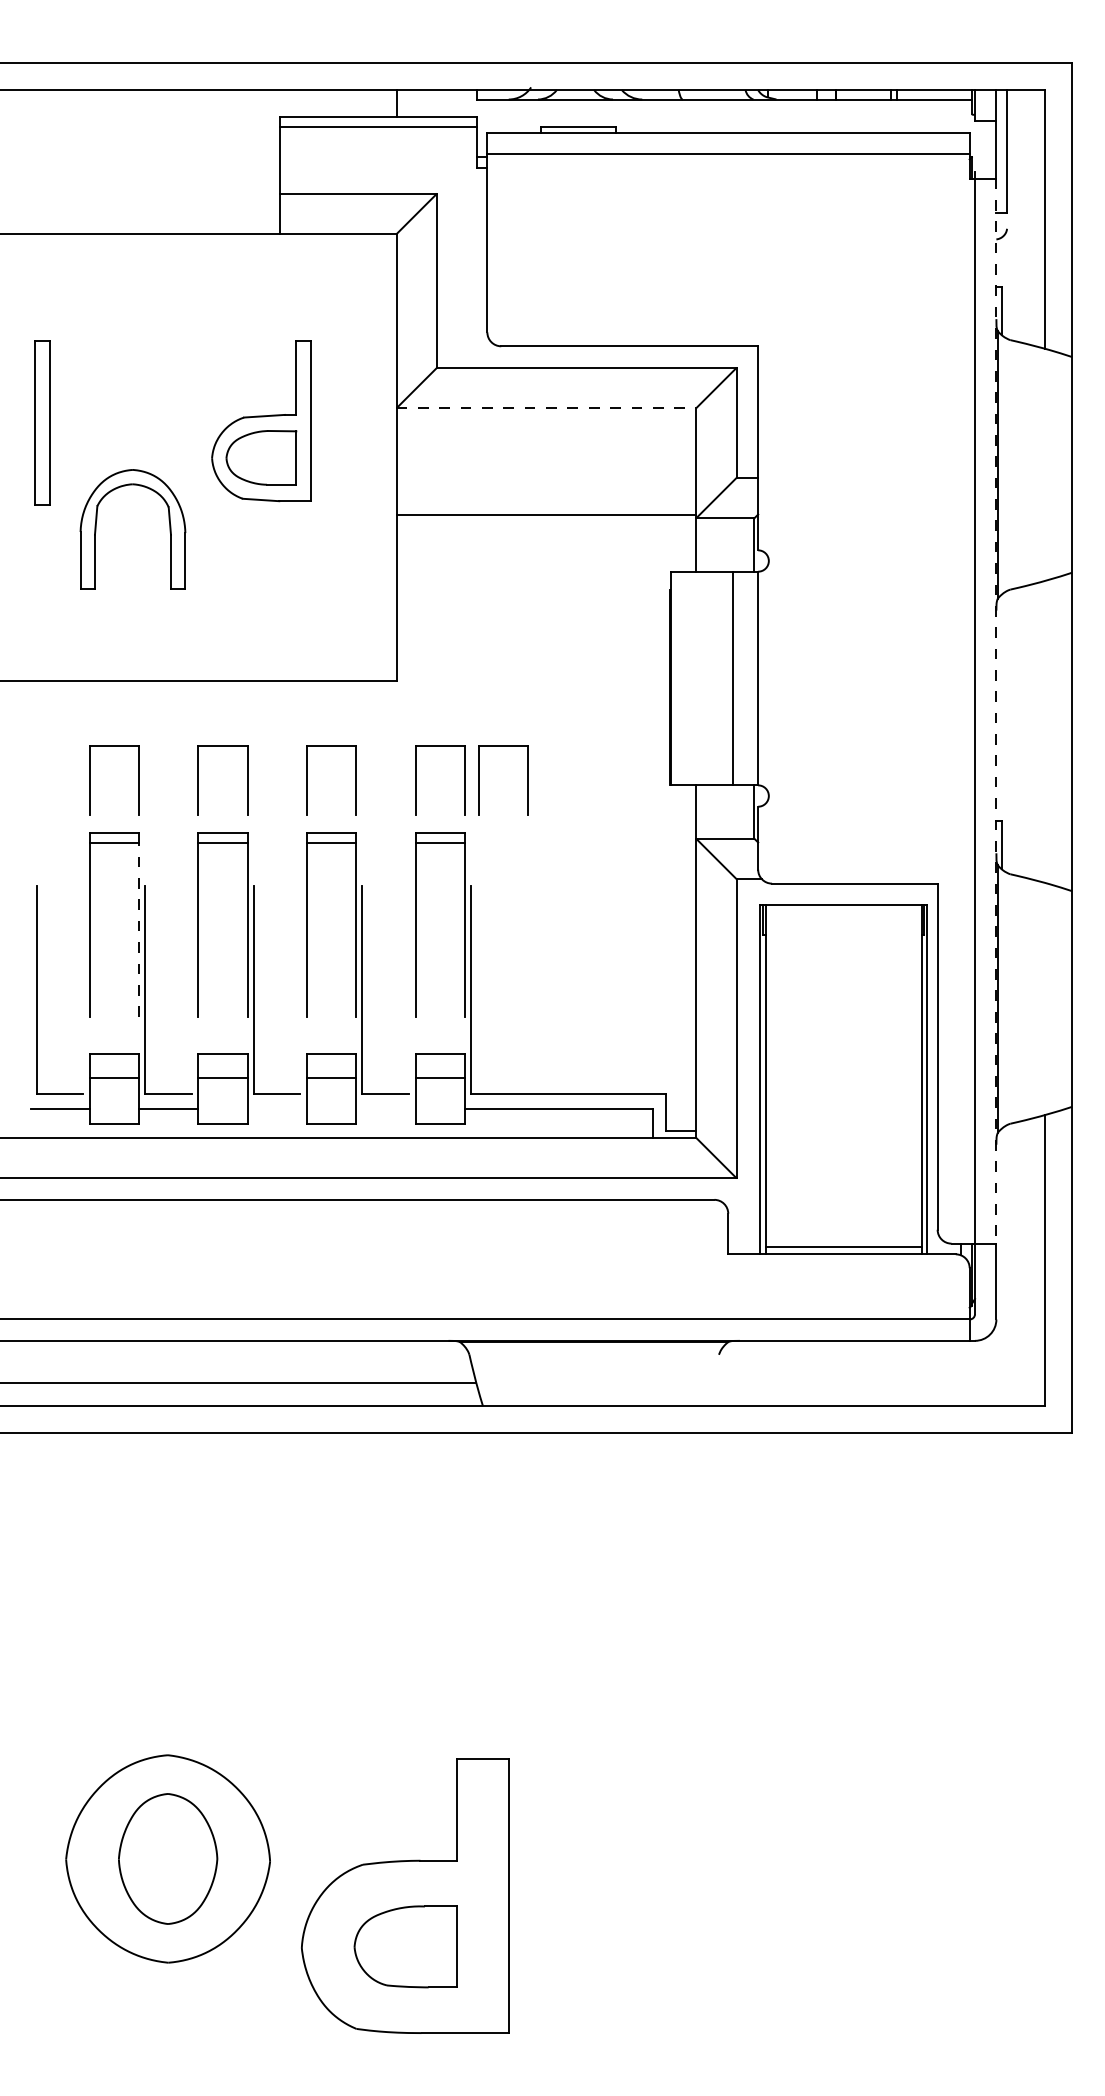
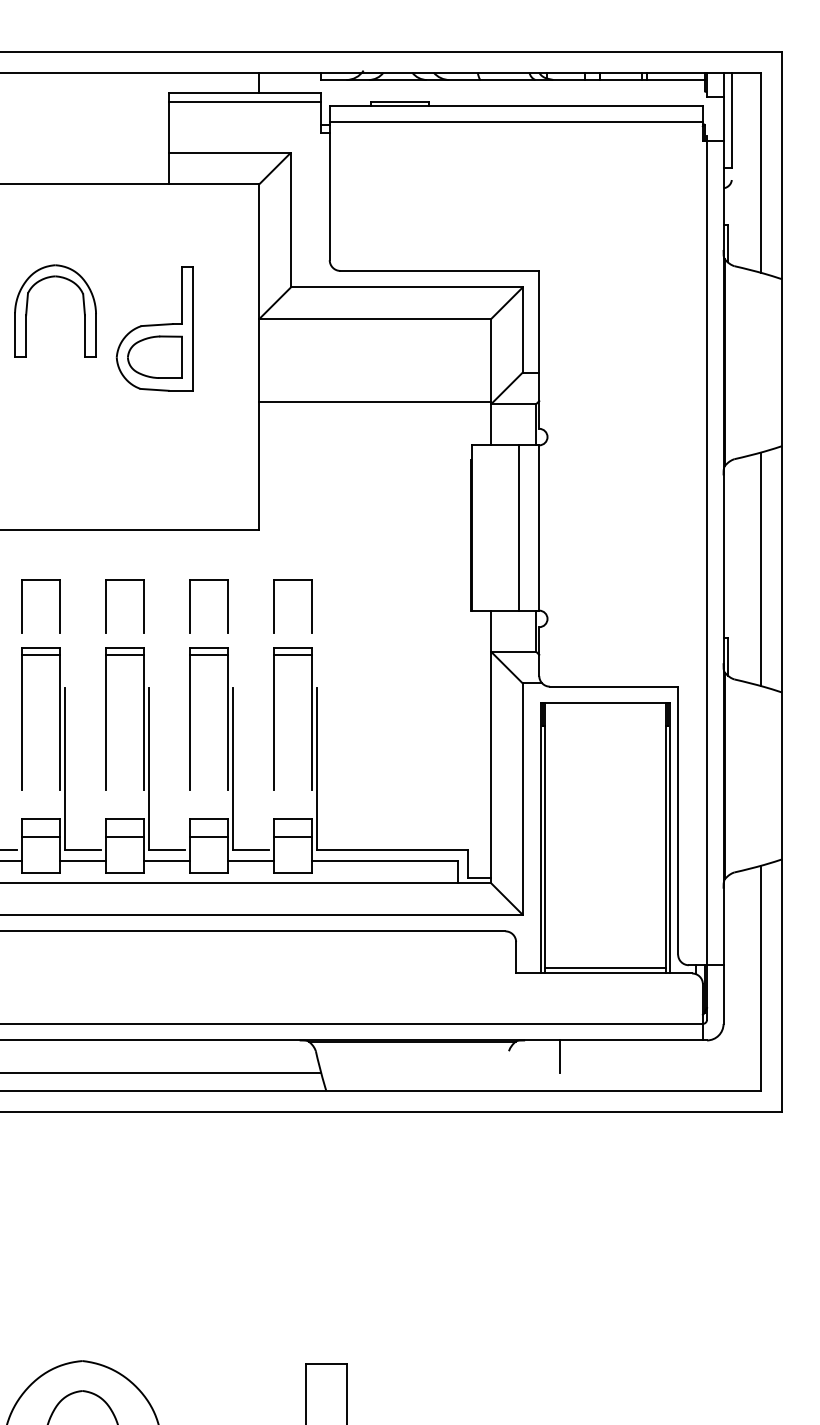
line: (546, 408) -> (375, 319), dashed -> solid
part: (96, 529) -> (27, 311), moved
line: (996, 711) -> (723, 553), dashed -> solid
line: (1044, 731) -> (760, 568), added
part: (479, 780) -> (323, 606), removed
line: (139, 929) -> (60, 722), dashed -> solid
line: (277, 1108) -> (167, 860), added
line: (385, 1108) -> (250, 860), added
line: (785, 1361) -> (560, 1056), added

